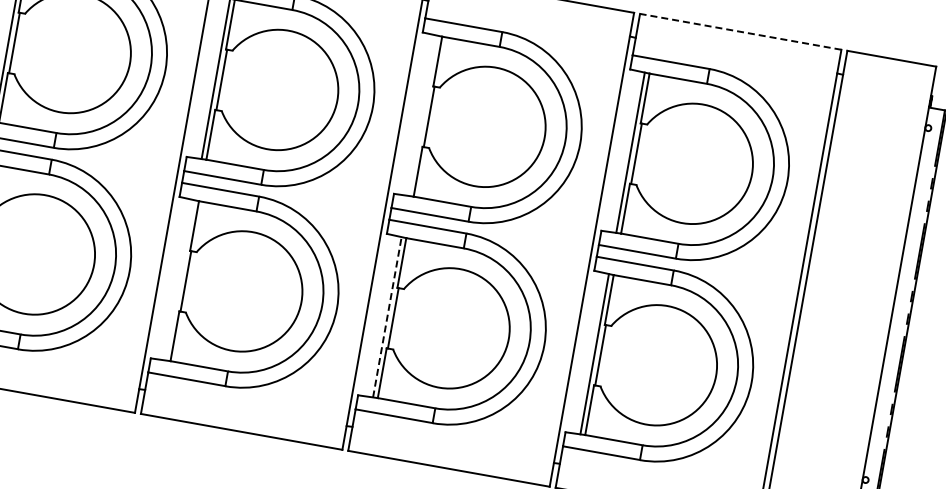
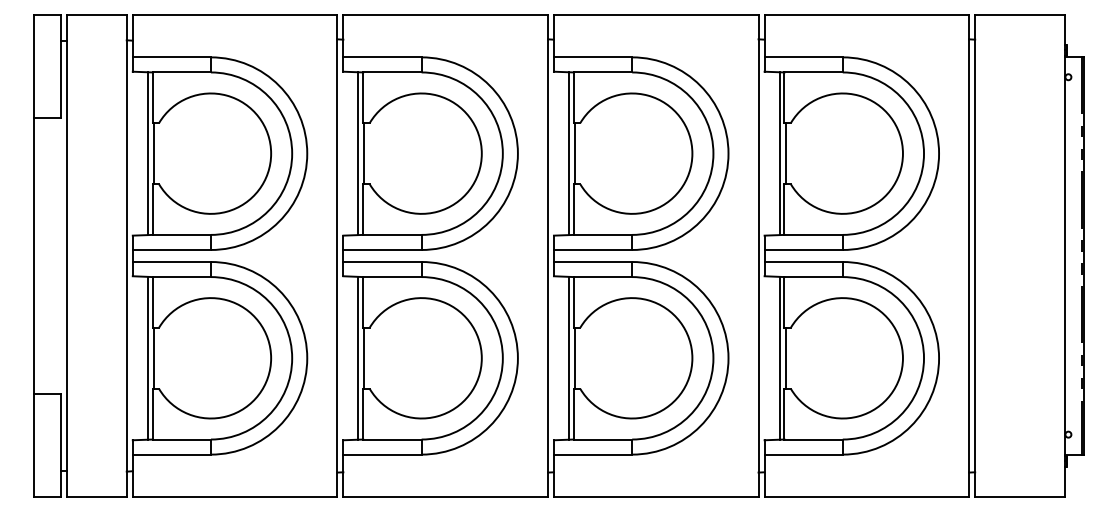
line: (740, 31) -> (866, 15), dashed -> solid
line: (423, 115) -> (569, 153), added
line: (180, 279) -> (358, 357), added
line: (387, 316) -> (569, 357), dashed -> solid

